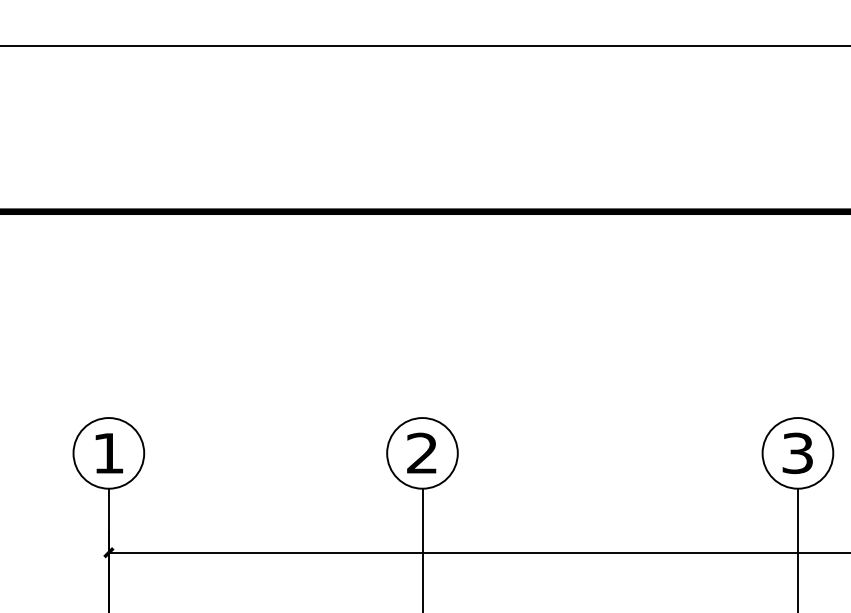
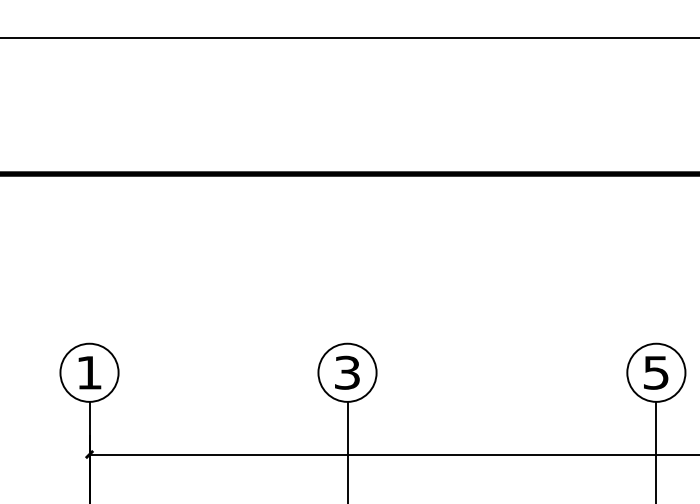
text: (421, 452) -> (346, 372), 2 -> 3
text: (798, 452) -> (656, 372), 3 -> 5

